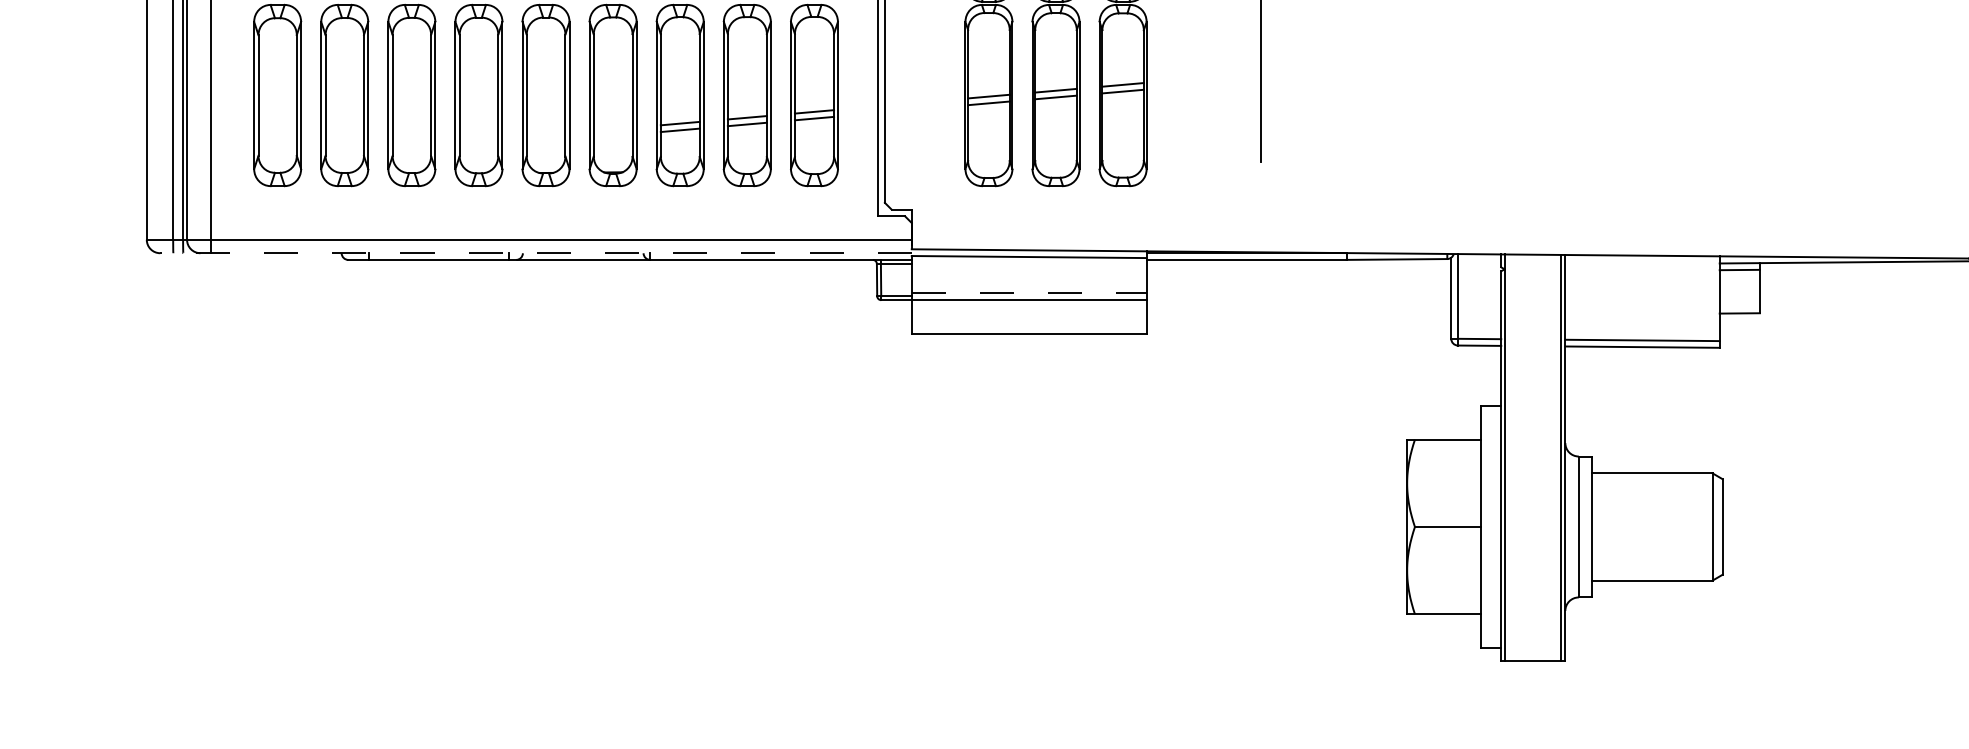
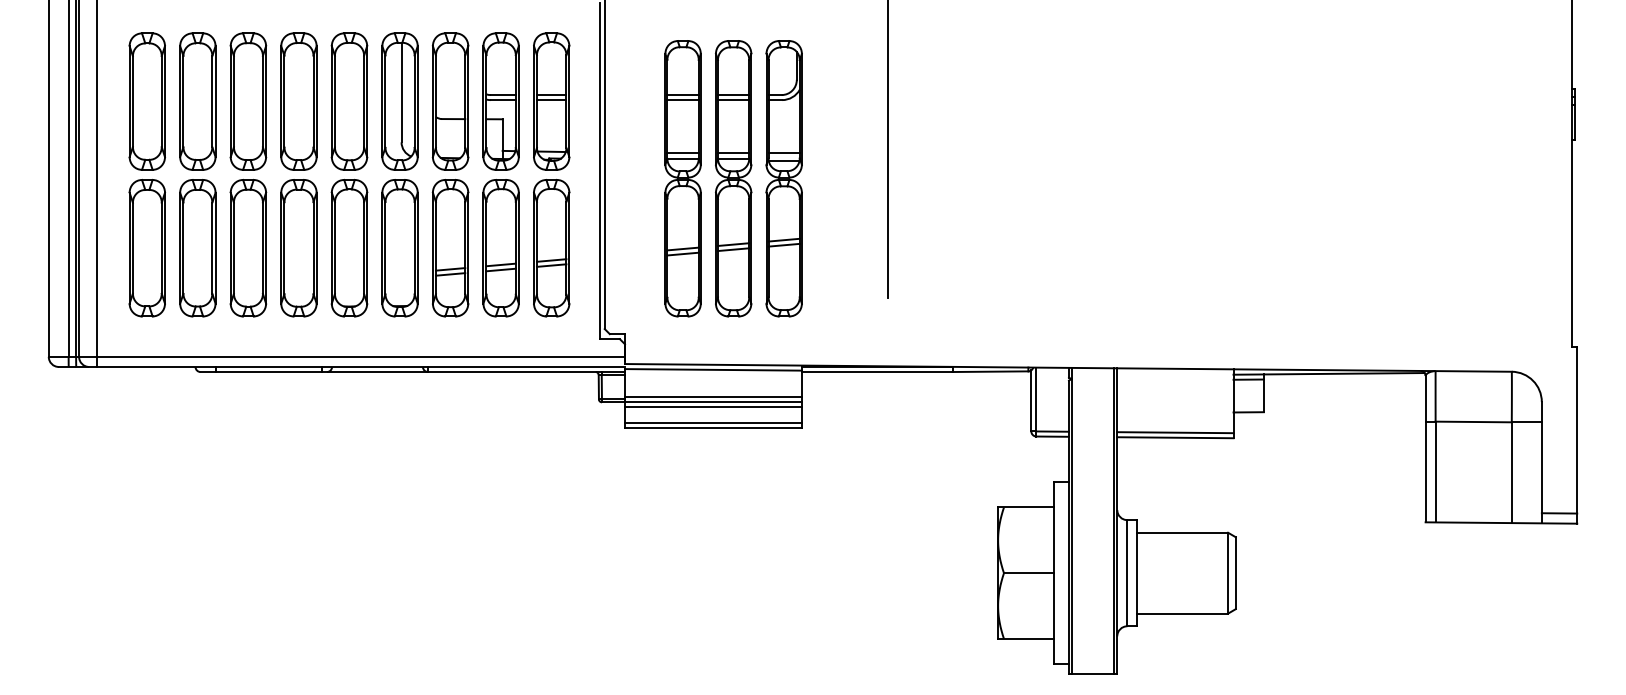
line: (535, 252) -> (341, 366), dashed -> solid
line: (1029, 293) -> (713, 397), dashed -> solid
line: (1027, 307) -> (712, 407), added
line: (1027, 326) -> (712, 422), added

